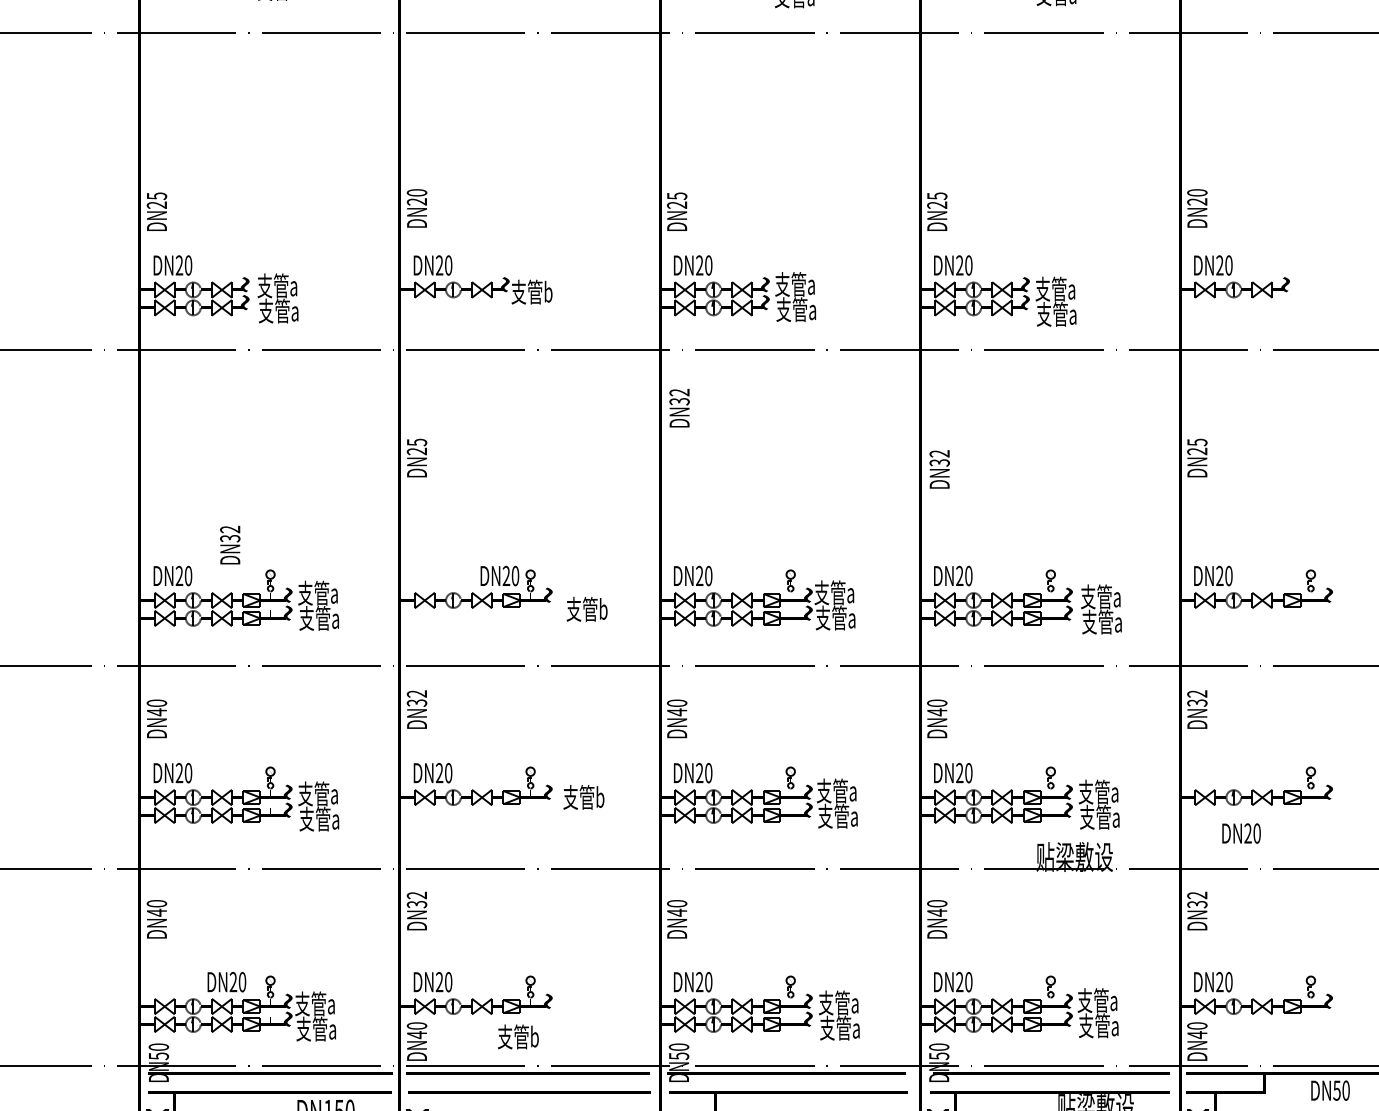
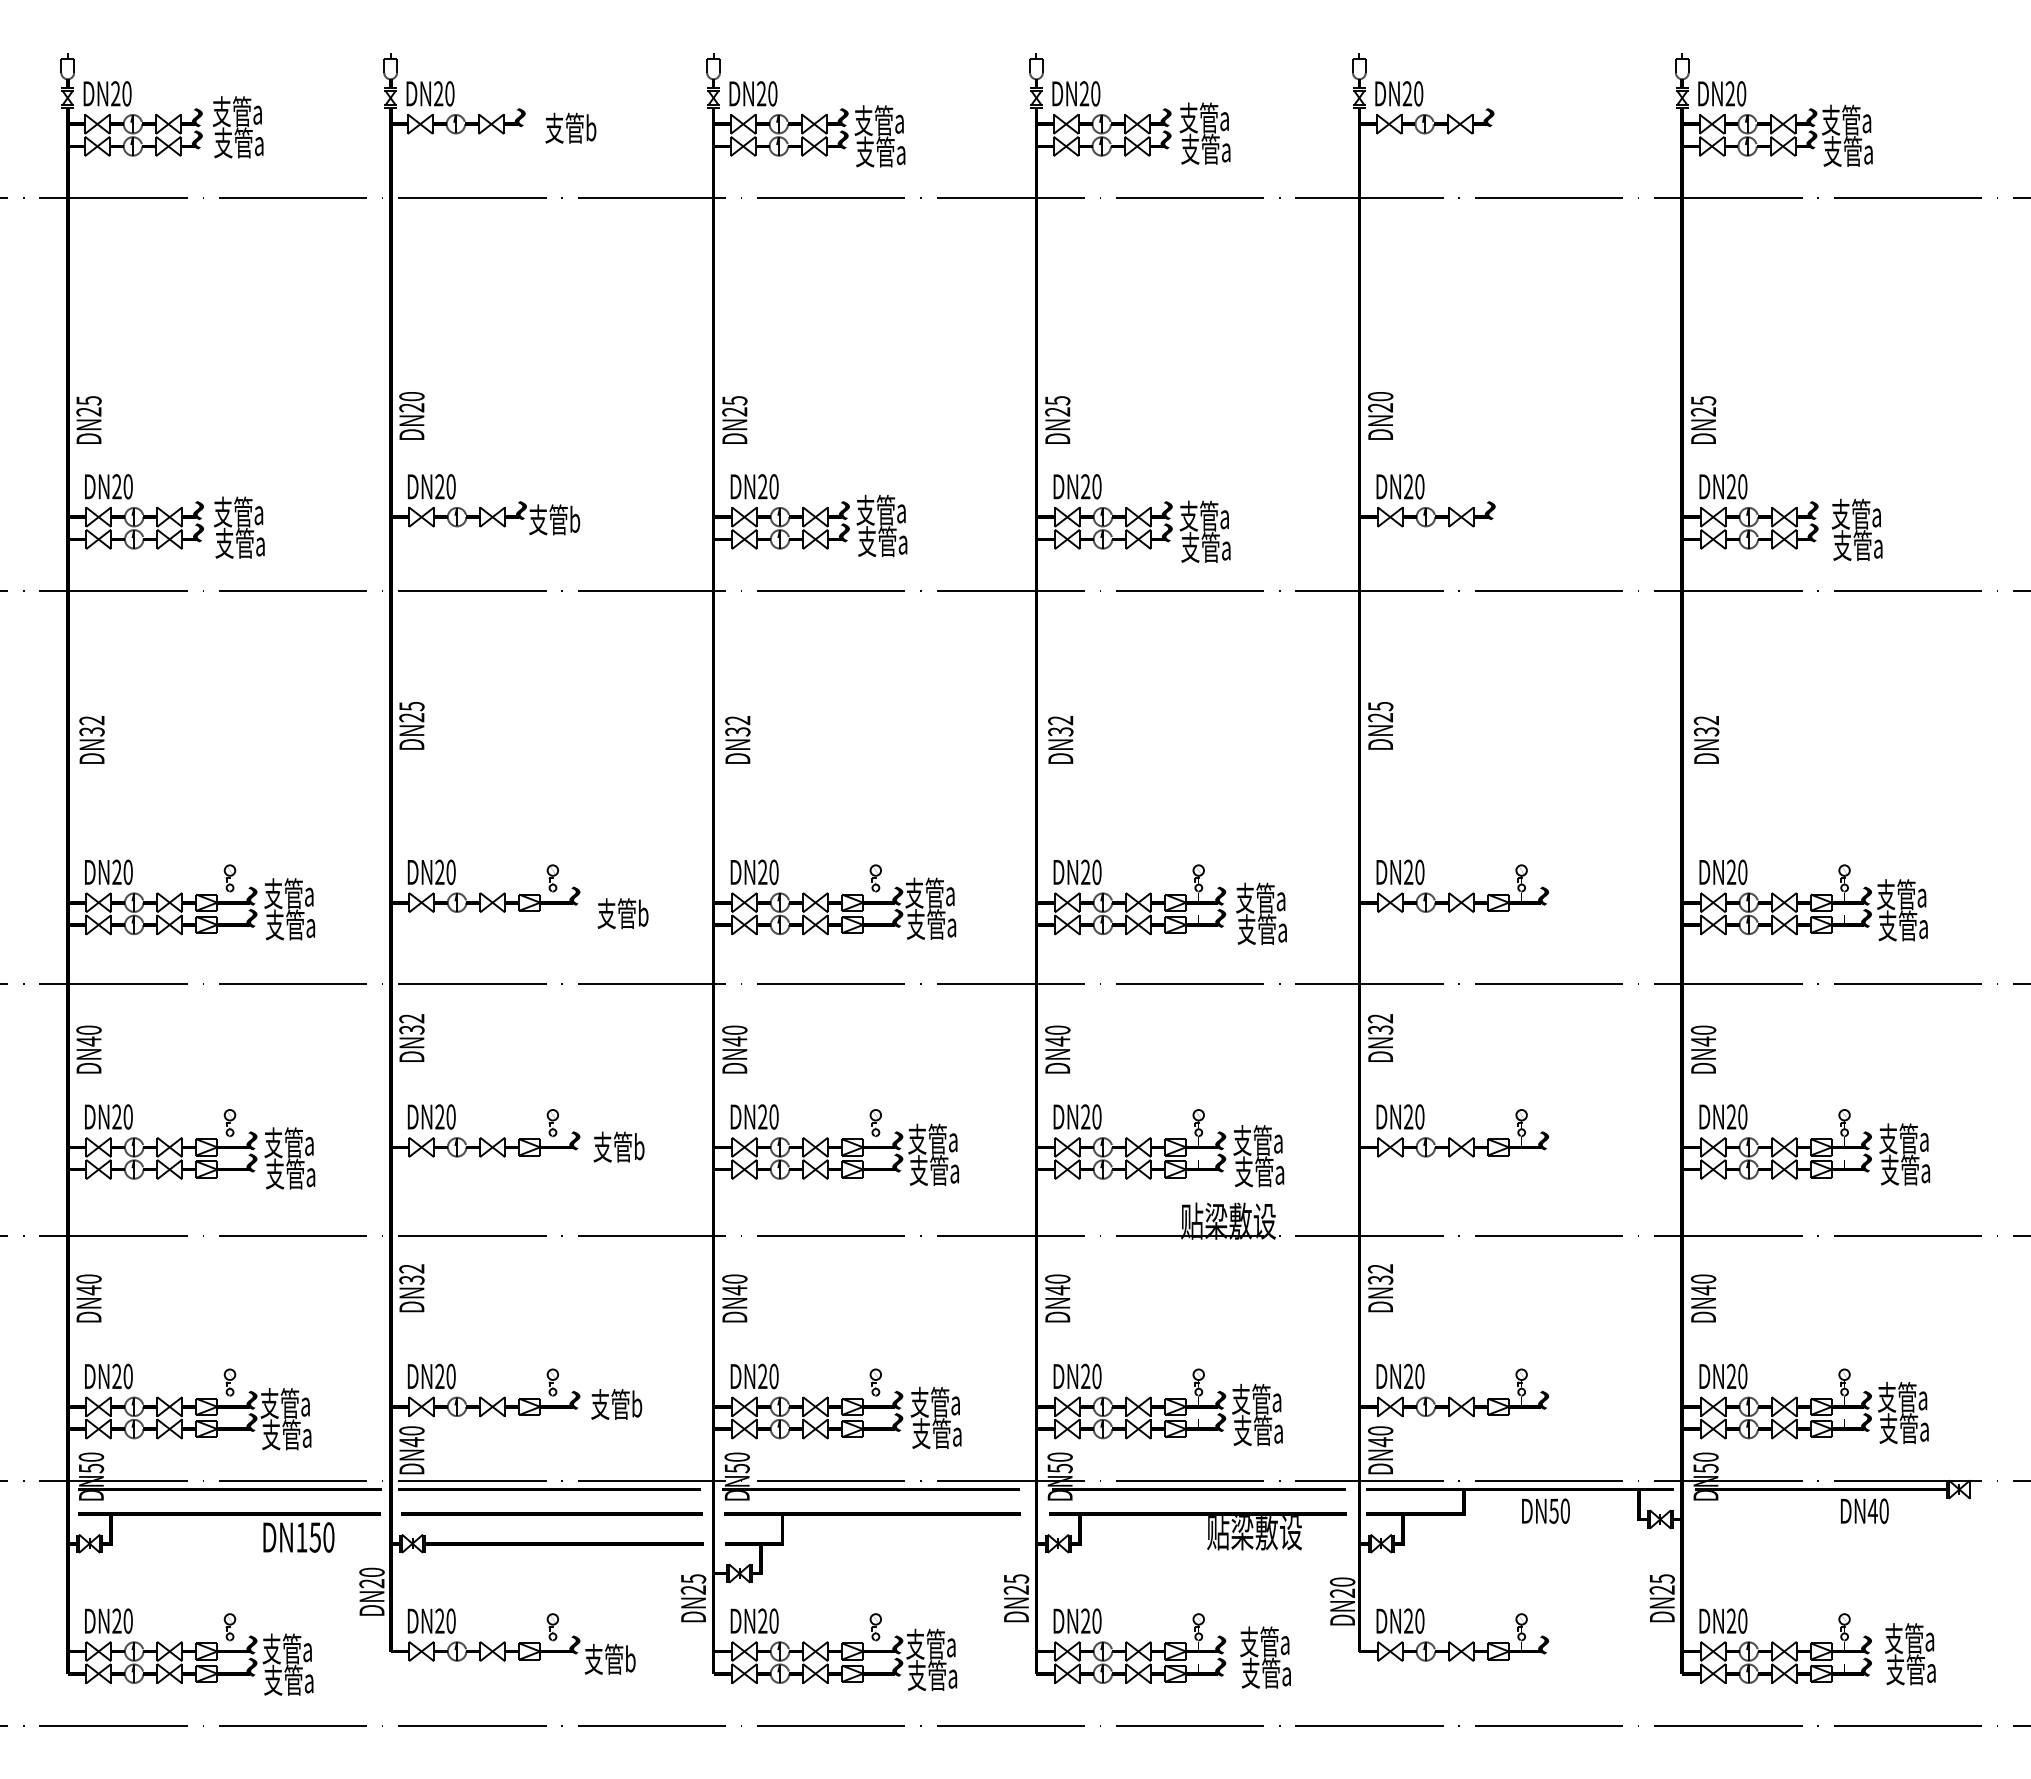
text: (679, 407) -> (737, 739), moved
text: (229, 544) -> (91, 739), moved
text: (499, 576) -> (431, 872), moved
text: (1241, 833) -> (1400, 1116), moved
text: (226, 982) -> (108, 1376), moved
text: (518, 1036) -> (616, 1404), moved

